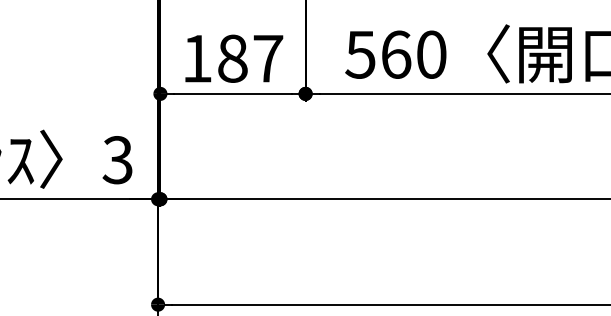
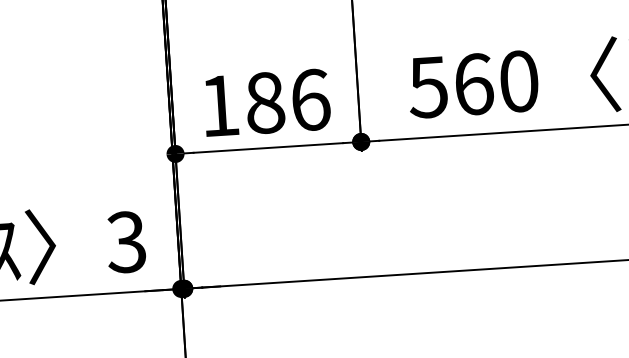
text: (268, 58) -> (310, 99), 187 -> 186

